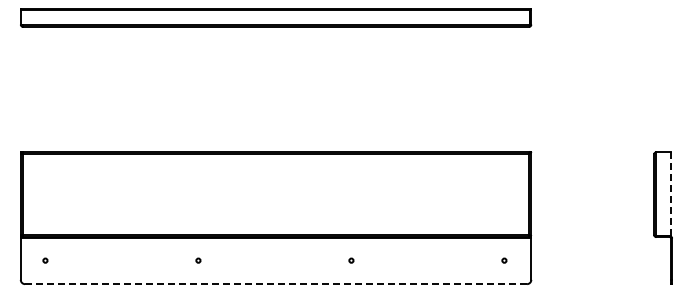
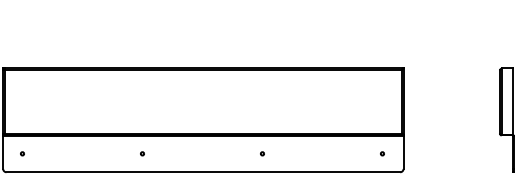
line: (671, 193) -> (513, 101), dashed -> solid
line: (275, 284) -> (202, 172), dashed -> solid

